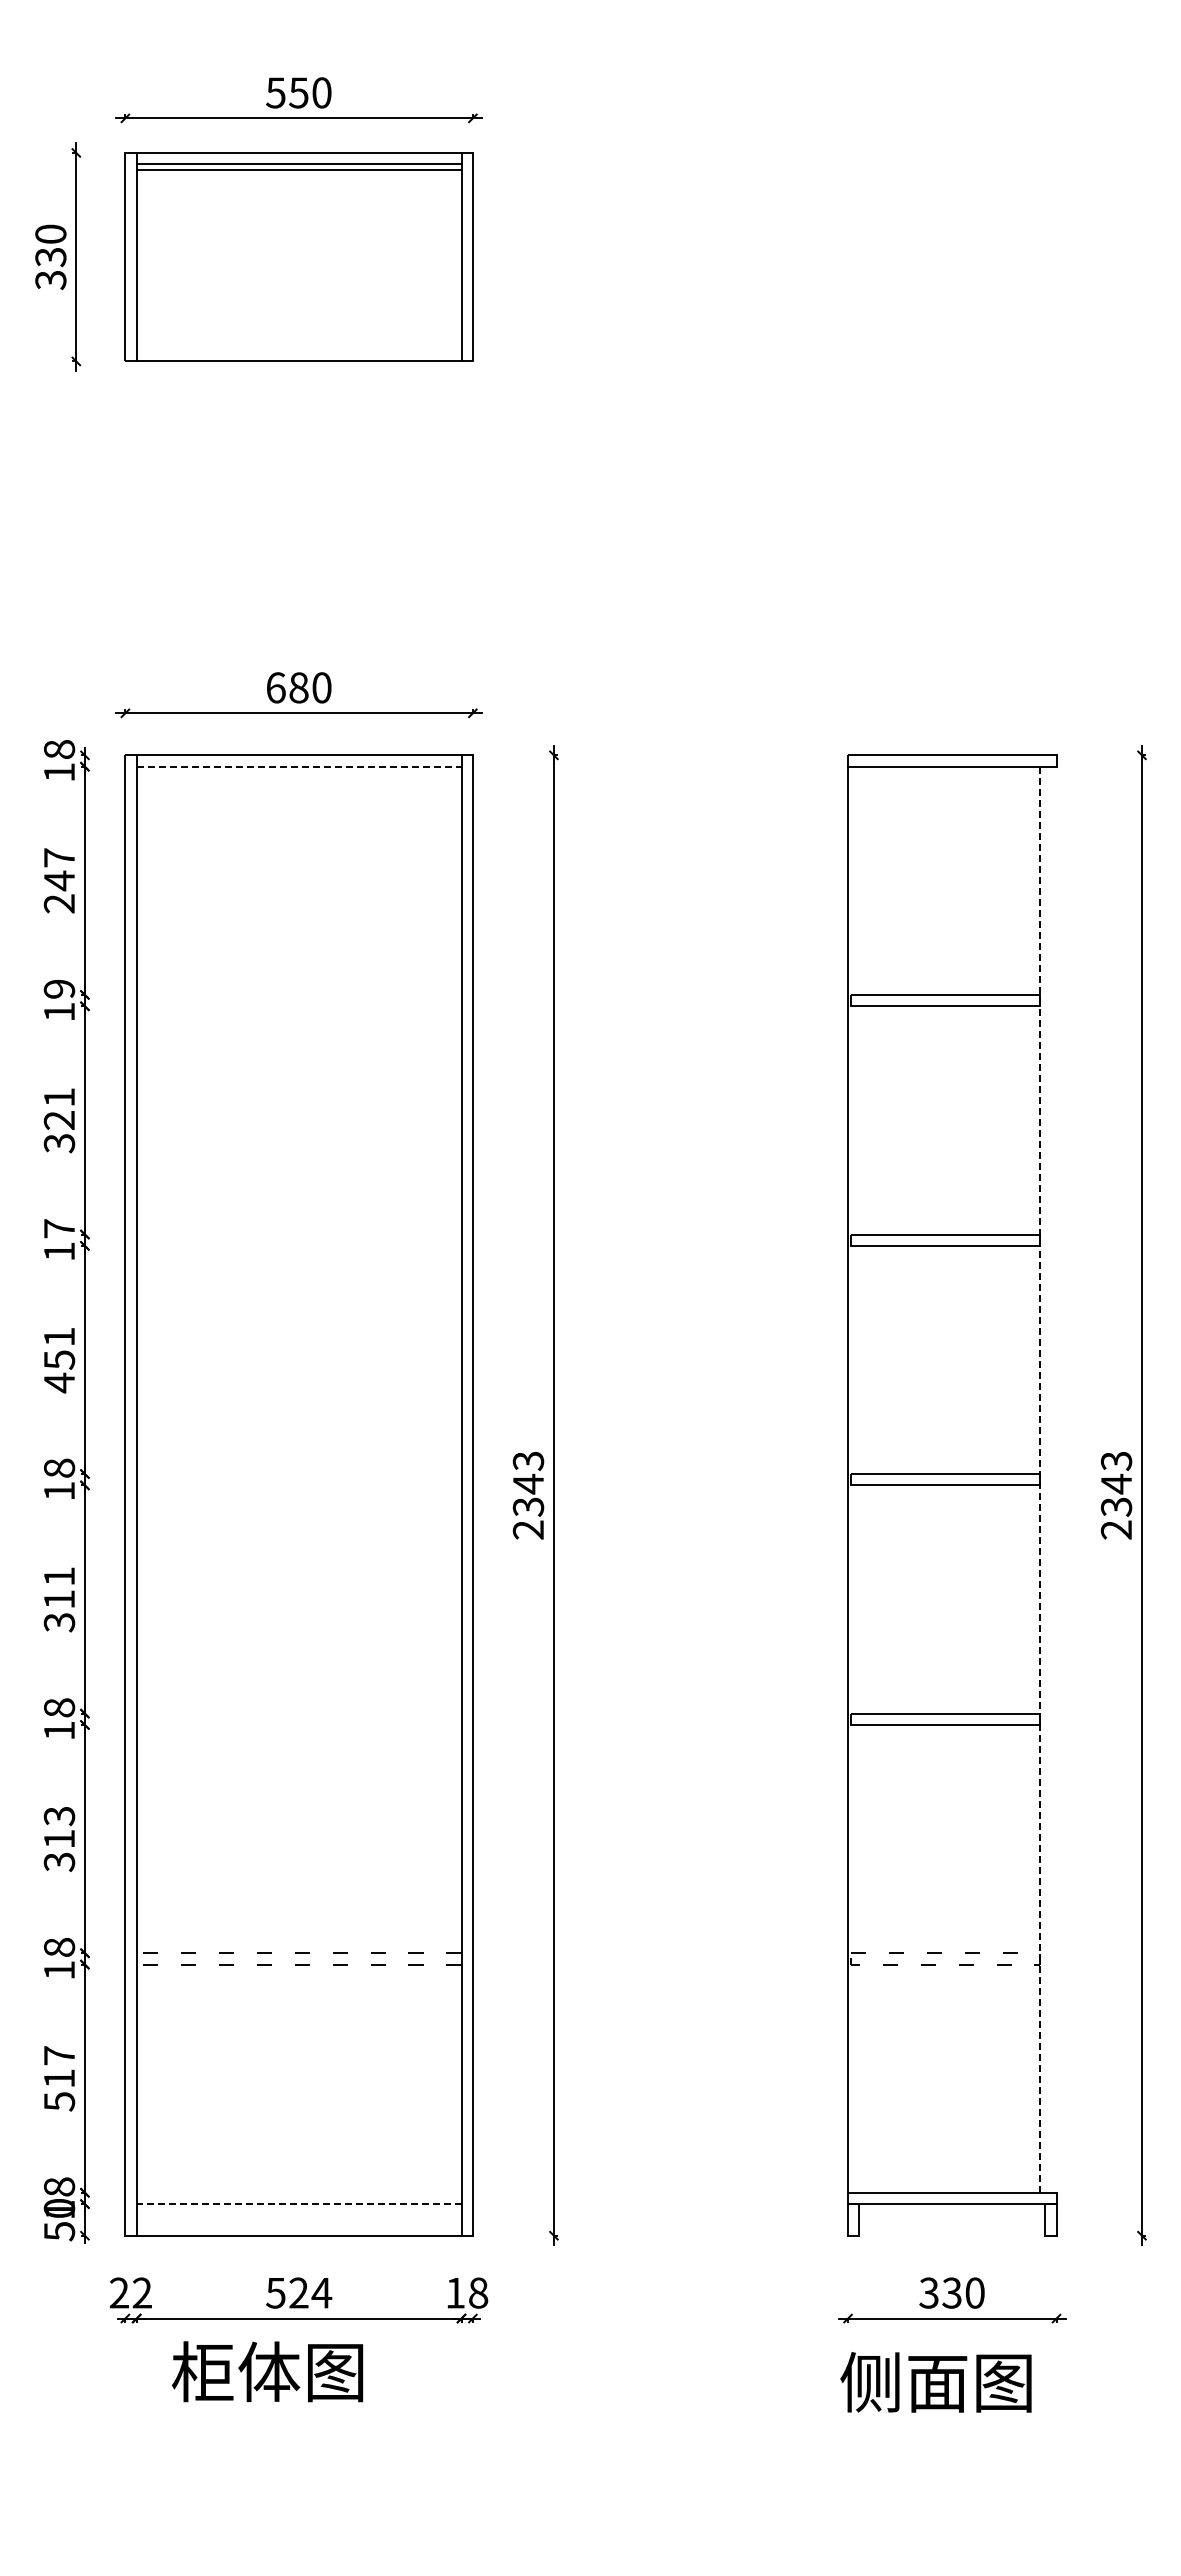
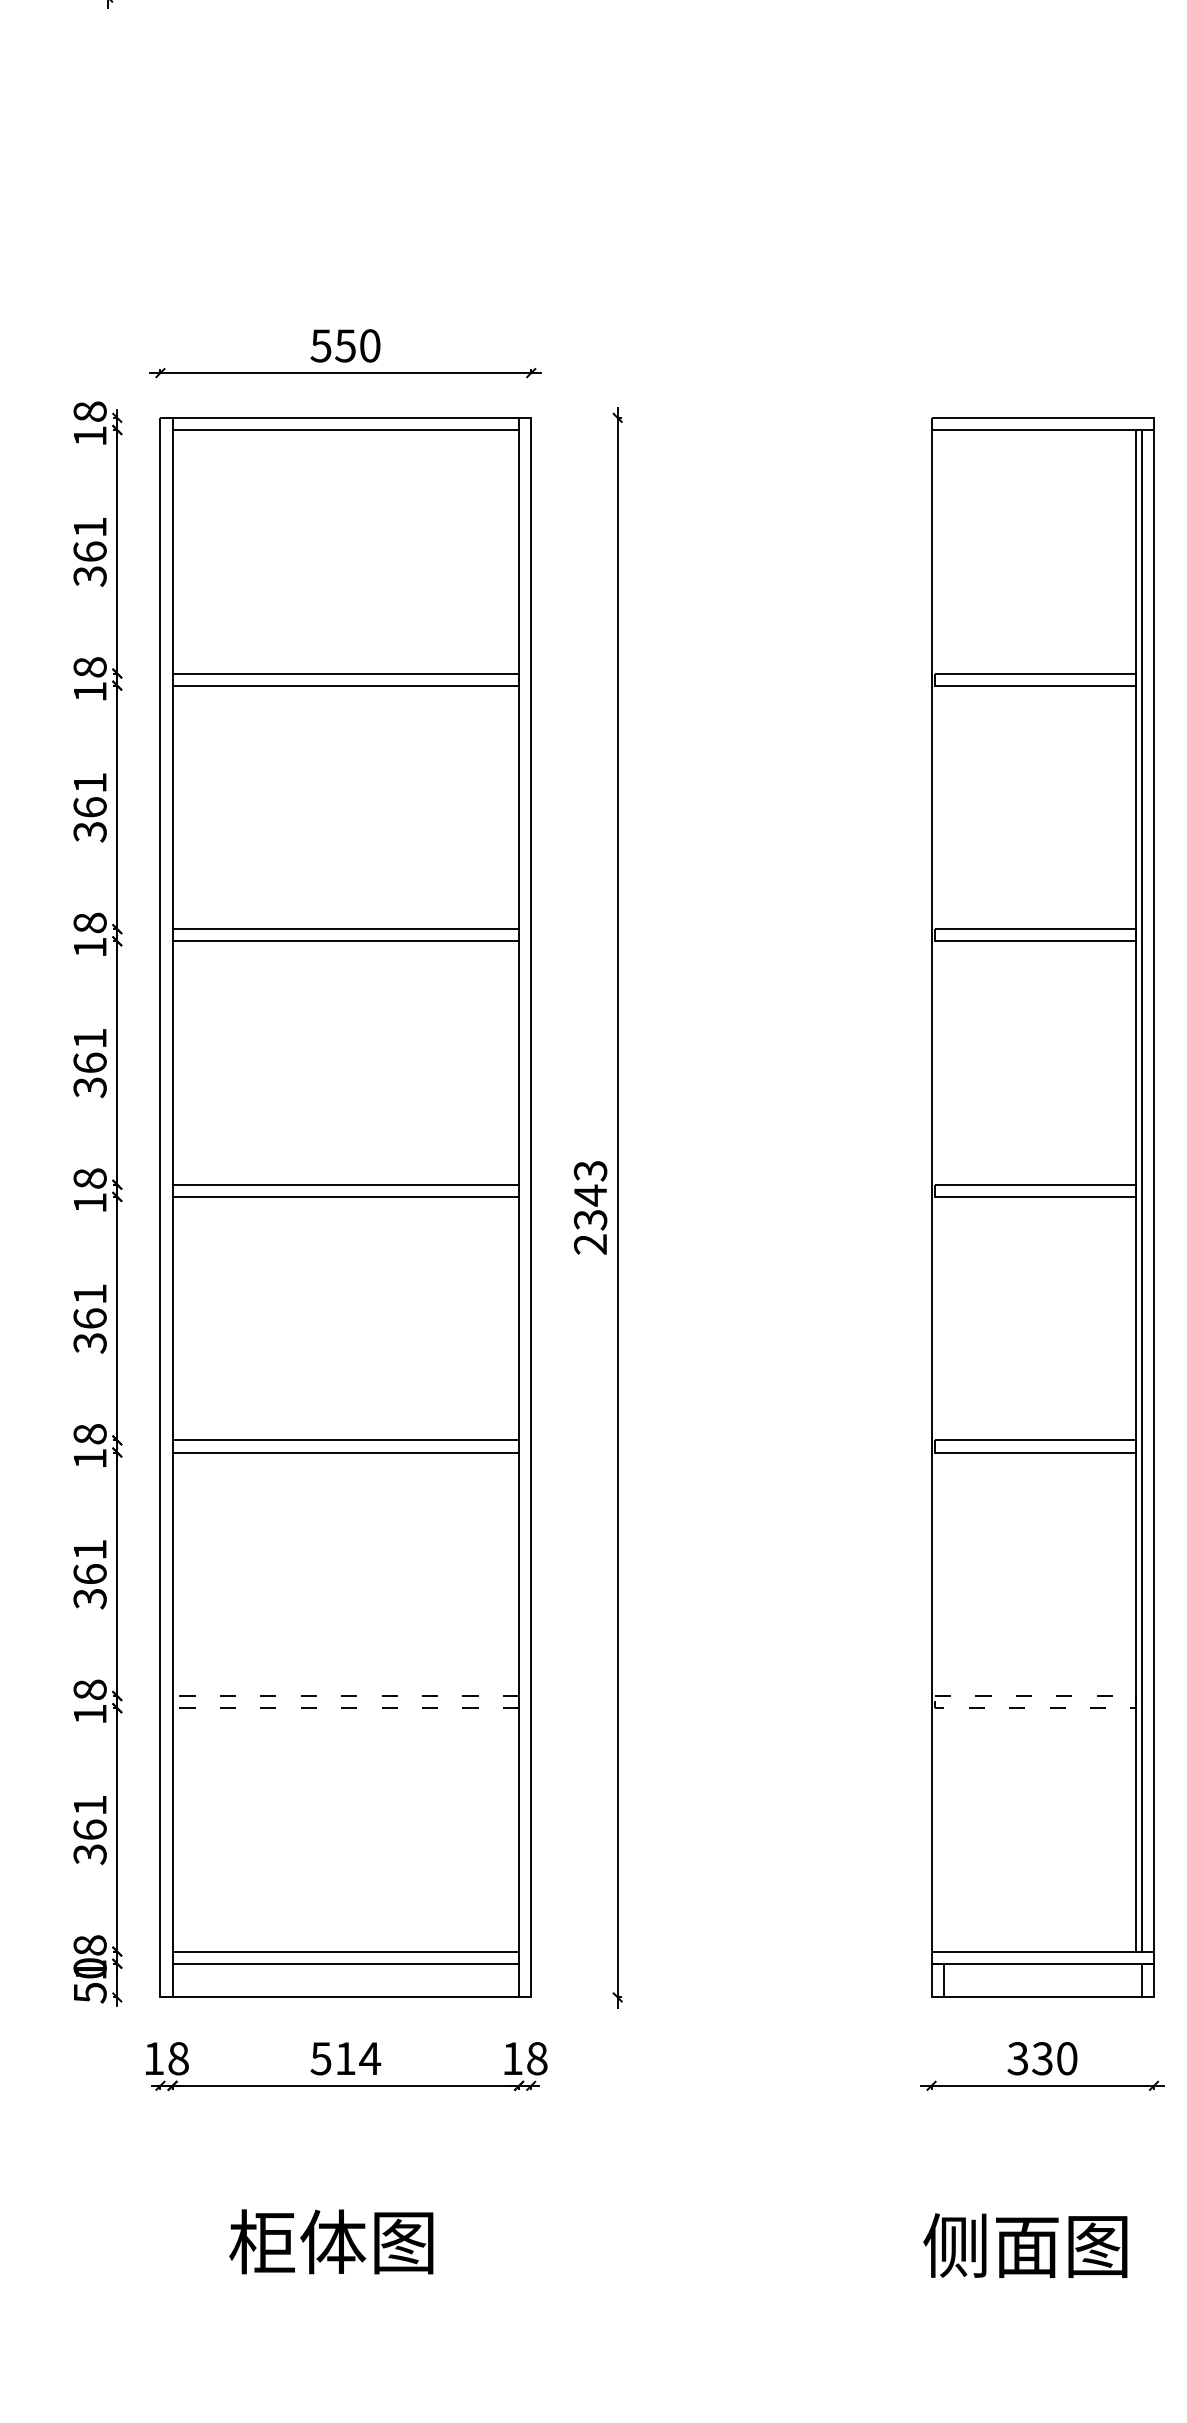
text: (287, 687) -> (333, 345), 680 -> 550
line: (299, 766) -> (346, 429), dashed -> solid
text: (59, 880) -> (90, 551), 247 -> 361
text: (59, 988) -> (90, 666), 19 -> 18
line: (298, 994) -> (345, 673), added
line: (298, 1006) -> (345, 685), added
text: (59, 1119) -> (90, 806), 321 -> 361
text: (59, 1228) -> (90, 922), 17 -> 18
line: (298, 1234) -> (345, 929), added
line: (298, 1245) -> (345, 940), added
text: (59, 1371) -> (90, 1075), 451 -> 361
line: (298, 1474) -> (345, 1185), added
line: (1045, 1479) -> (1142, 1190), added
line: (1056, 1479) -> (1153, 1190), added
line: (1039, 1480) -> (1135, 1191), dashed -> solid
line: (298, 1485) -> (345, 1196), added
text: (59, 1598) -> (90, 1317), 311 -> 361
line: (298, 1713) -> (345, 1440), added
line: (298, 1725) -> (345, 1453), added
text: (59, 1827) -> (90, 1561), 313 -> 361
text: (59, 2078) -> (90, 1829), 517 -> 361
line: (298, 2192) -> (345, 1951), added
line: (298, 2204) -> (345, 1964), dashed -> solid
line: (952, 2235) -> (1042, 1997), added
text: (130, 2292) -> (165, 2058), 22 -> 18
text: (298, 2292) -> (345, 2058), 524 -> 514
text: (267, 2371) -> (331, 2241), moved
text: (935, 2382) -> (1024, 2245), moved

